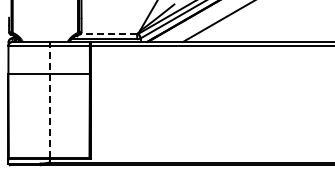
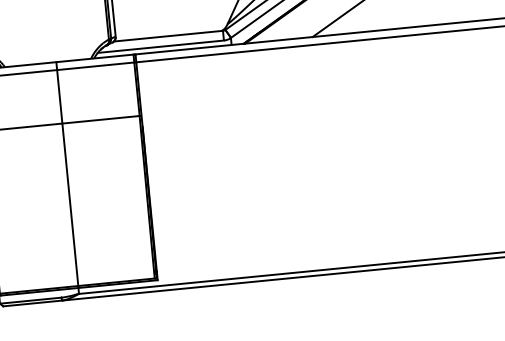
line: (108, 34) -> (167, 36), dashed -> solid
line: (49, 99) -> (66, 172), dashed -> solid

